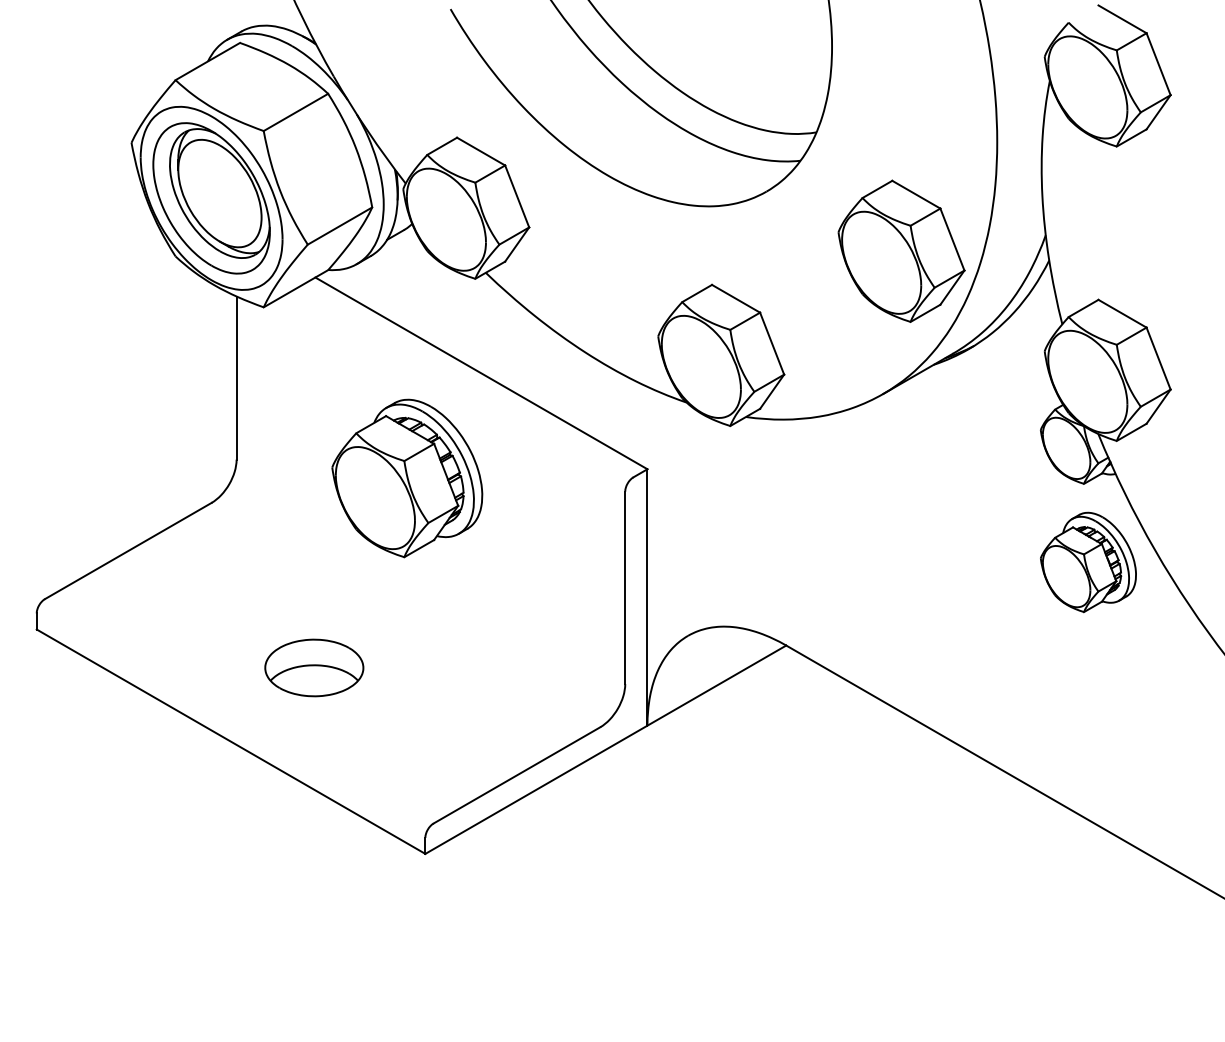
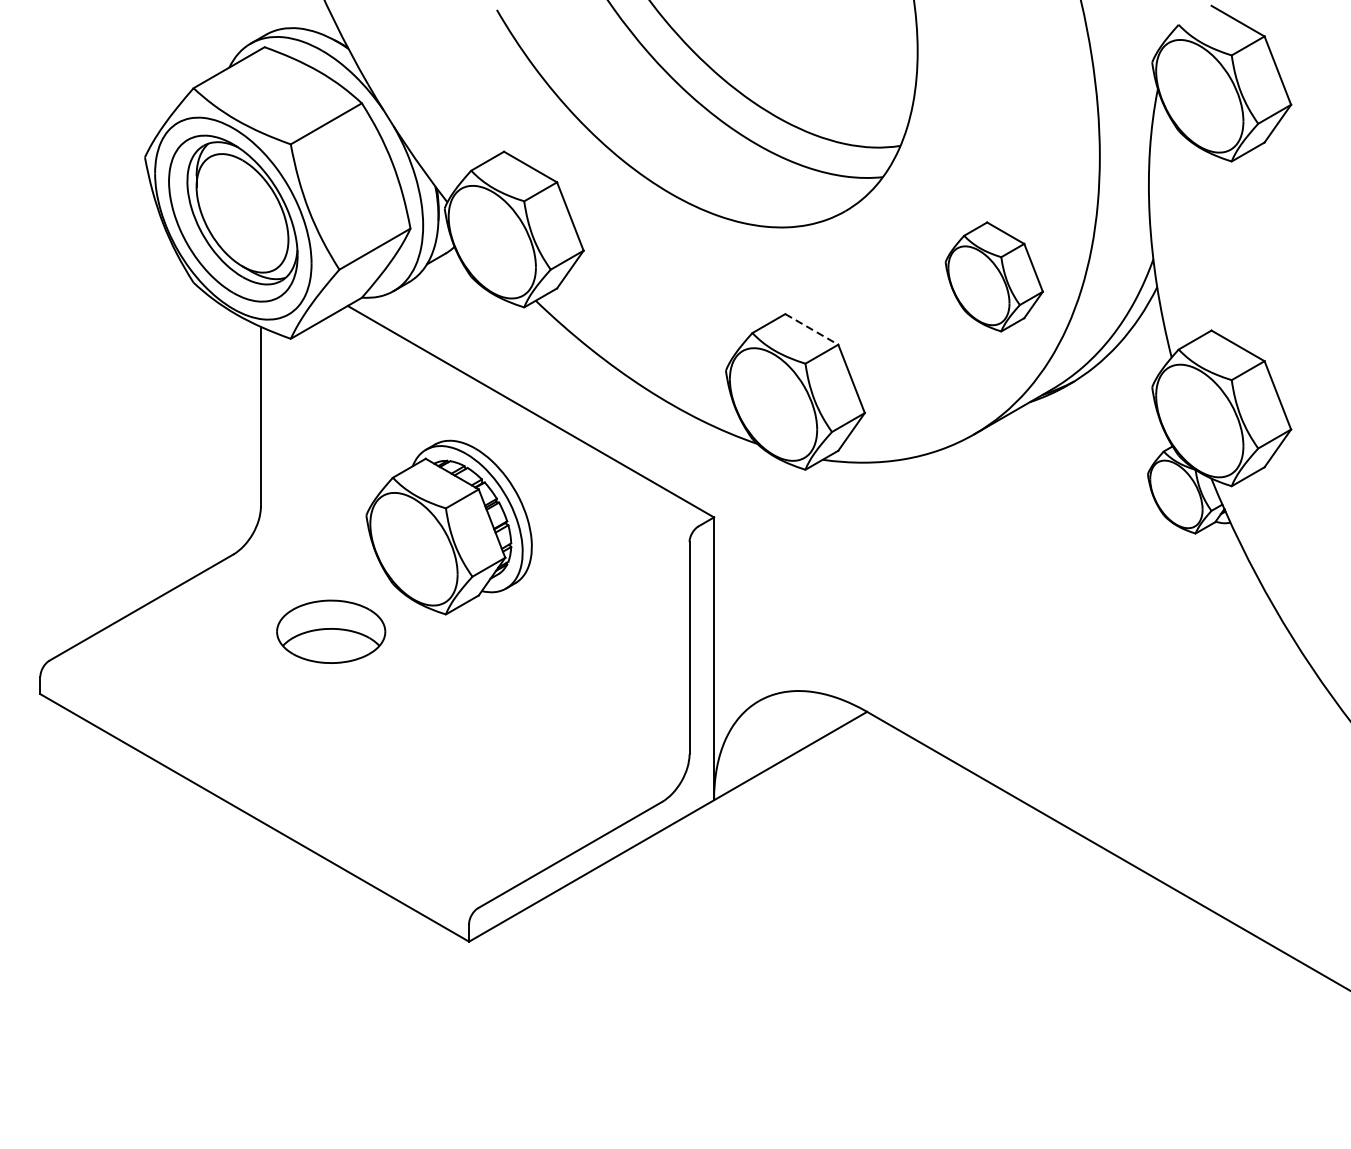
part: (901, 250) -> (994, 276), size x0.7
line: (736, 298) -> (812, 329), solid -> dashed
part: (1088, 562) -> (1200, 620), removed
part: (314, 667) -> (331, 631), moved

